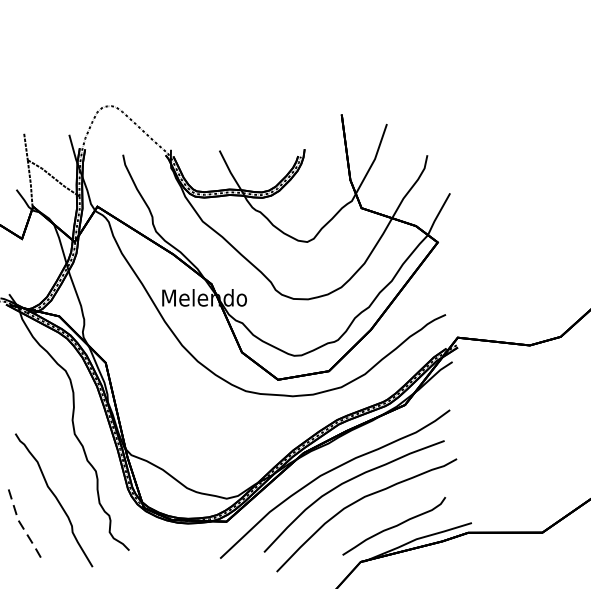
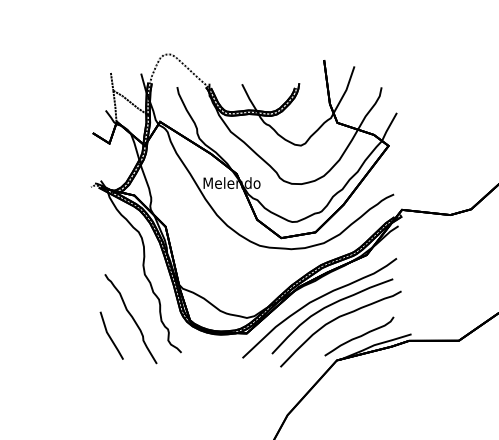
line: (22, 527) -> (109, 337), dashed -> solid

